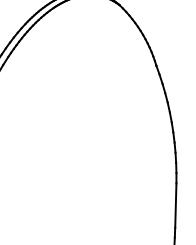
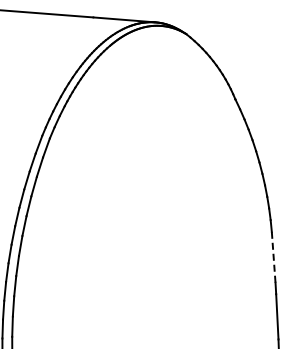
line: (175, 204) -> (273, 256), solid -> dashed

